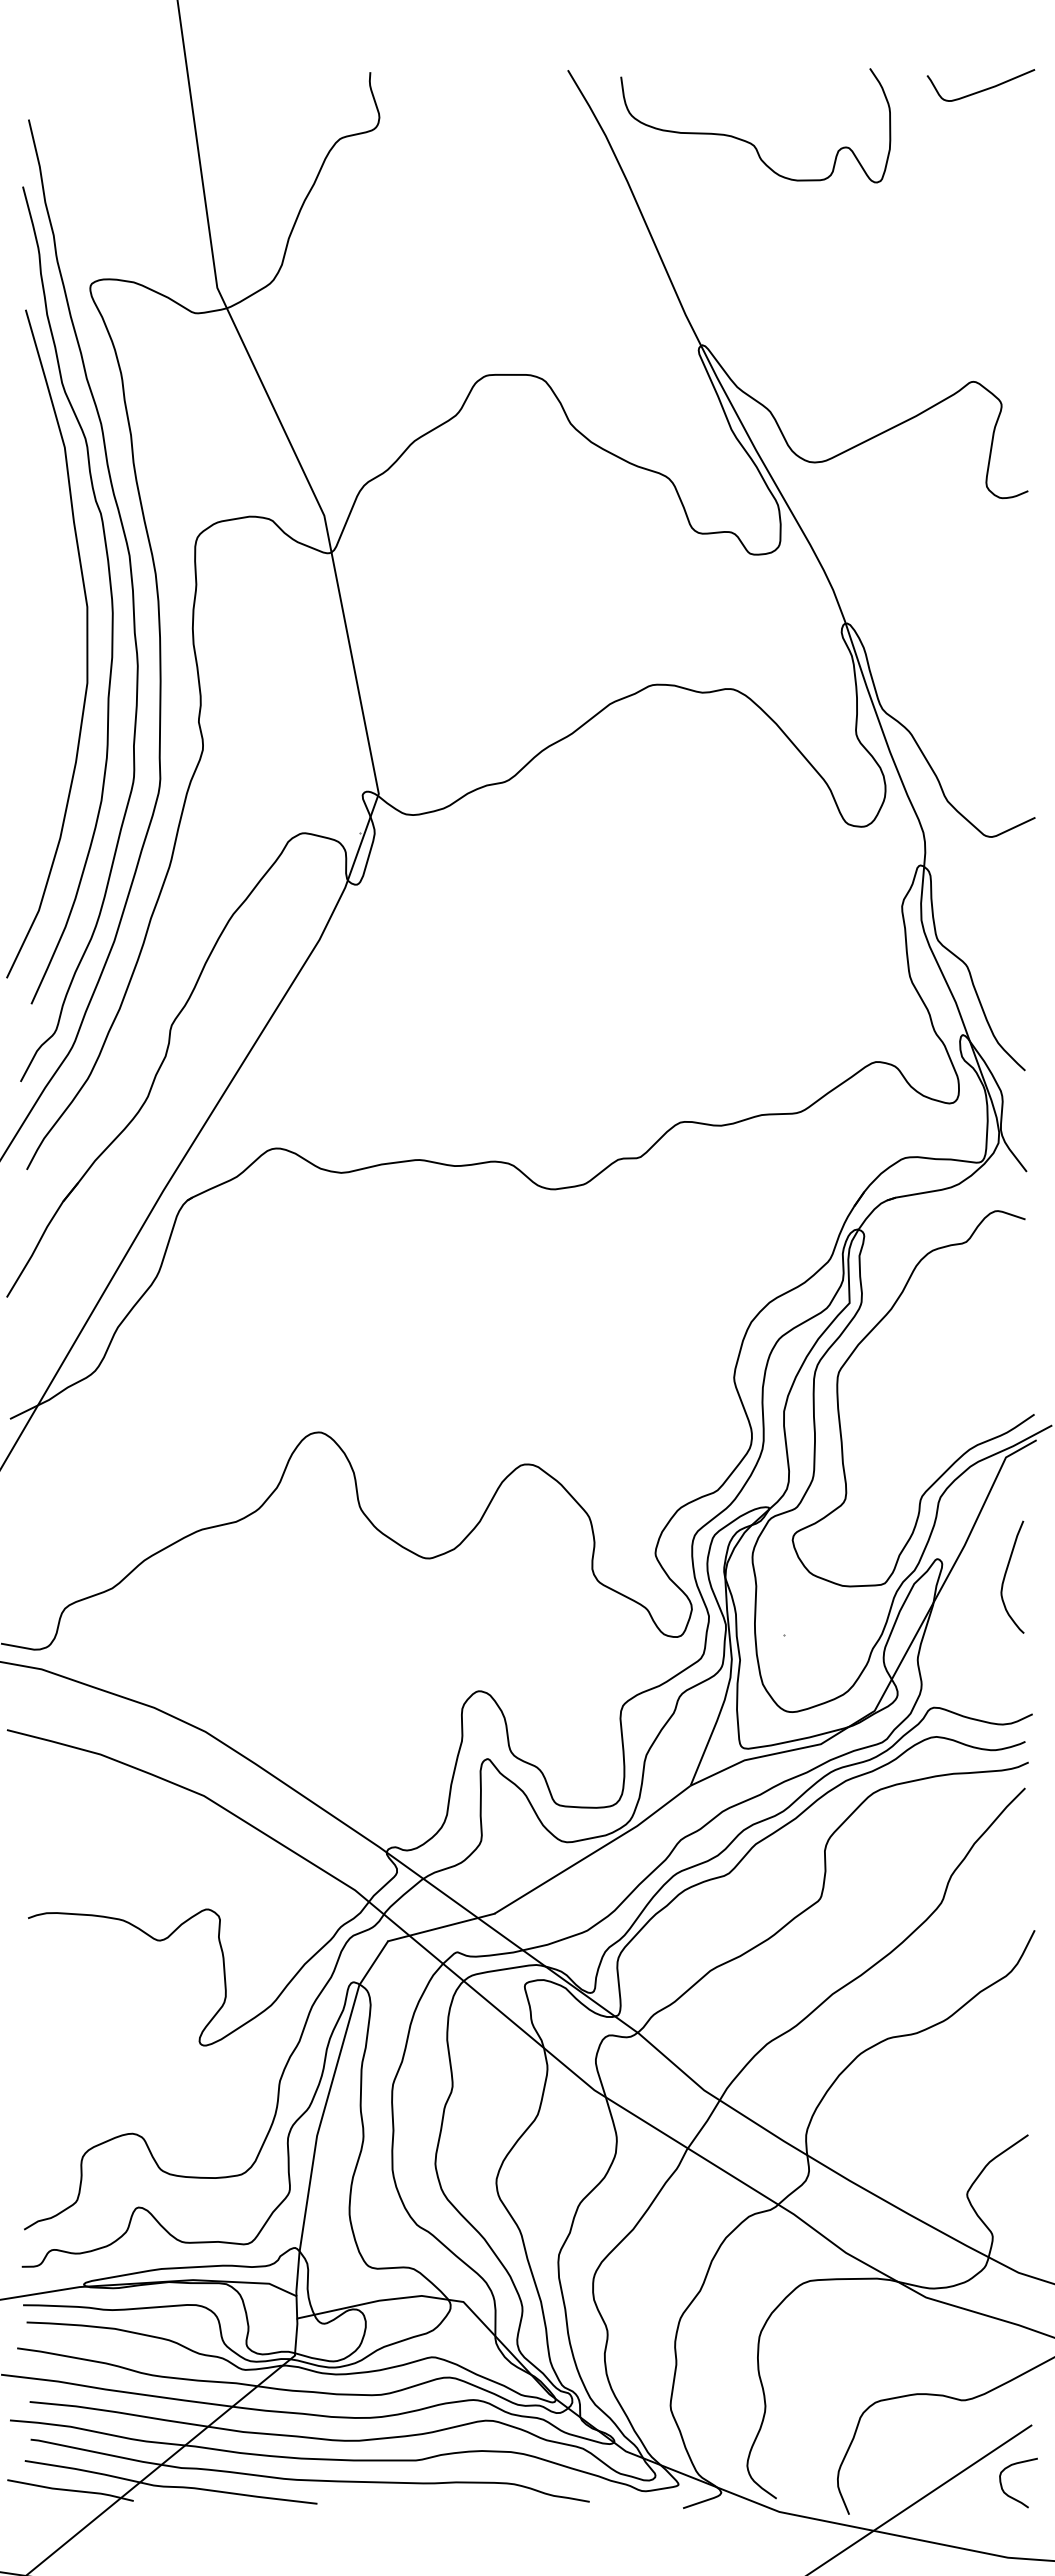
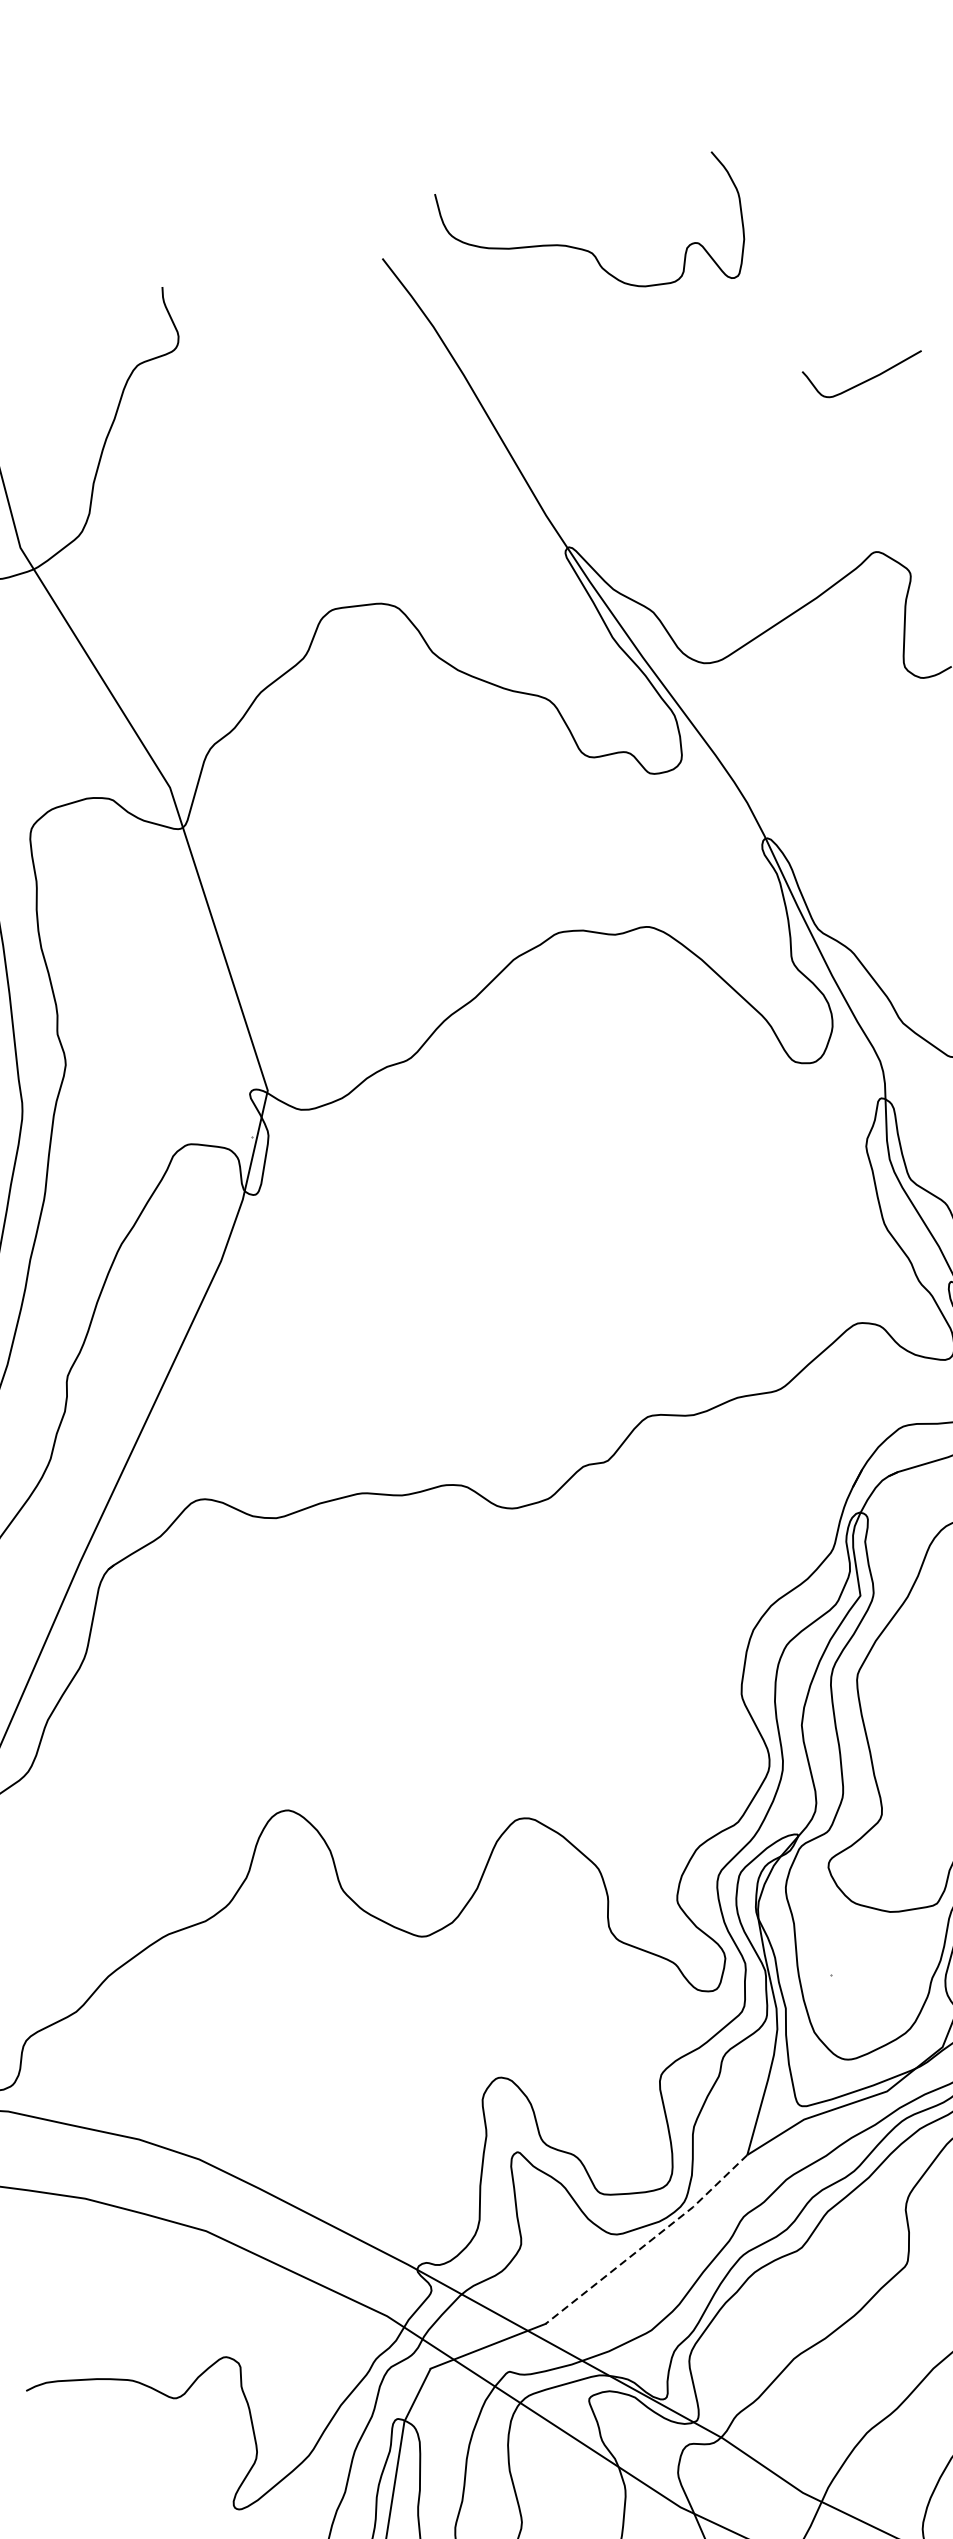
curve: (982, 89) -> (865, 379), moved
curve: (748, 141) -> (585, 249), moved
line: (594, 1852) -> (649, 2242), solid -> dashed

